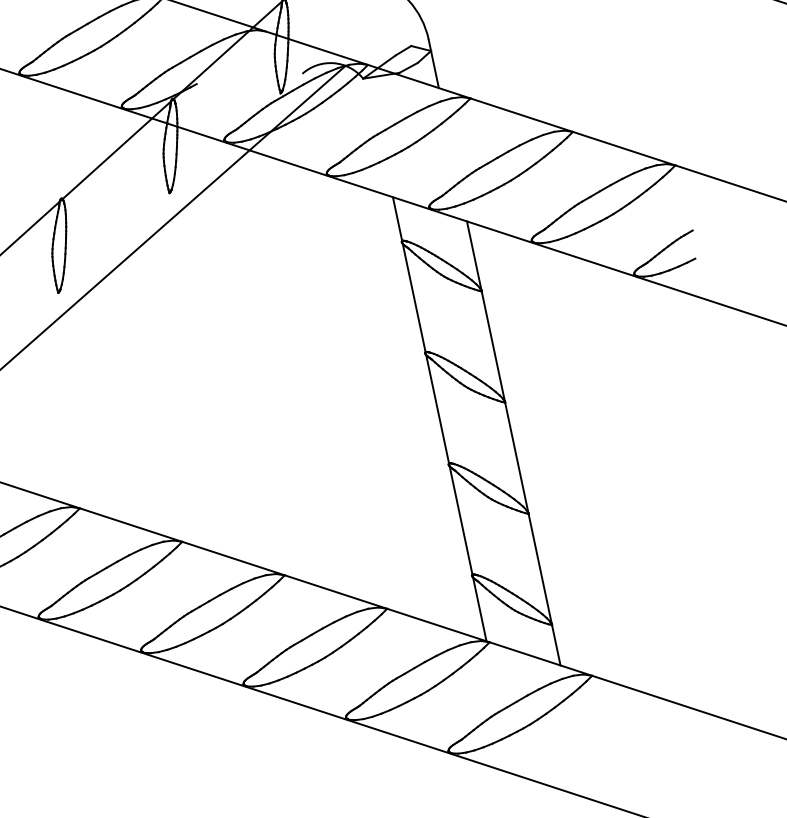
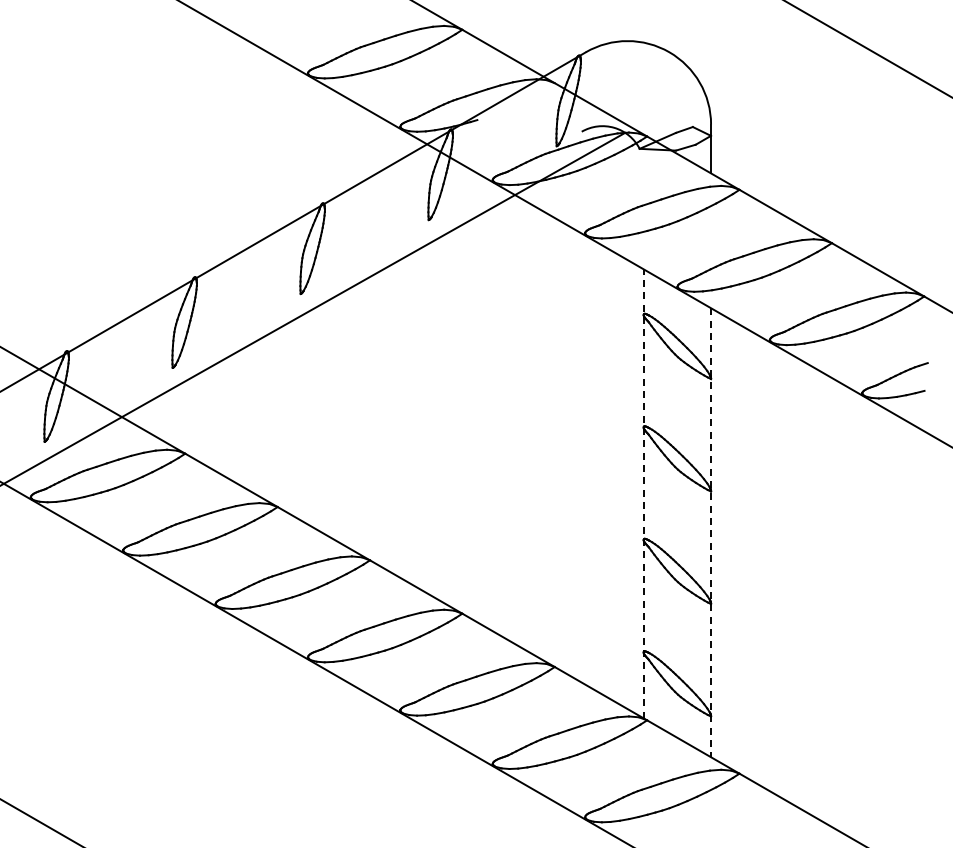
line: (439, 418) -> (644, 493), solid -> dashed
line: (514, 443) -> (711, 532), solid -> dashed

